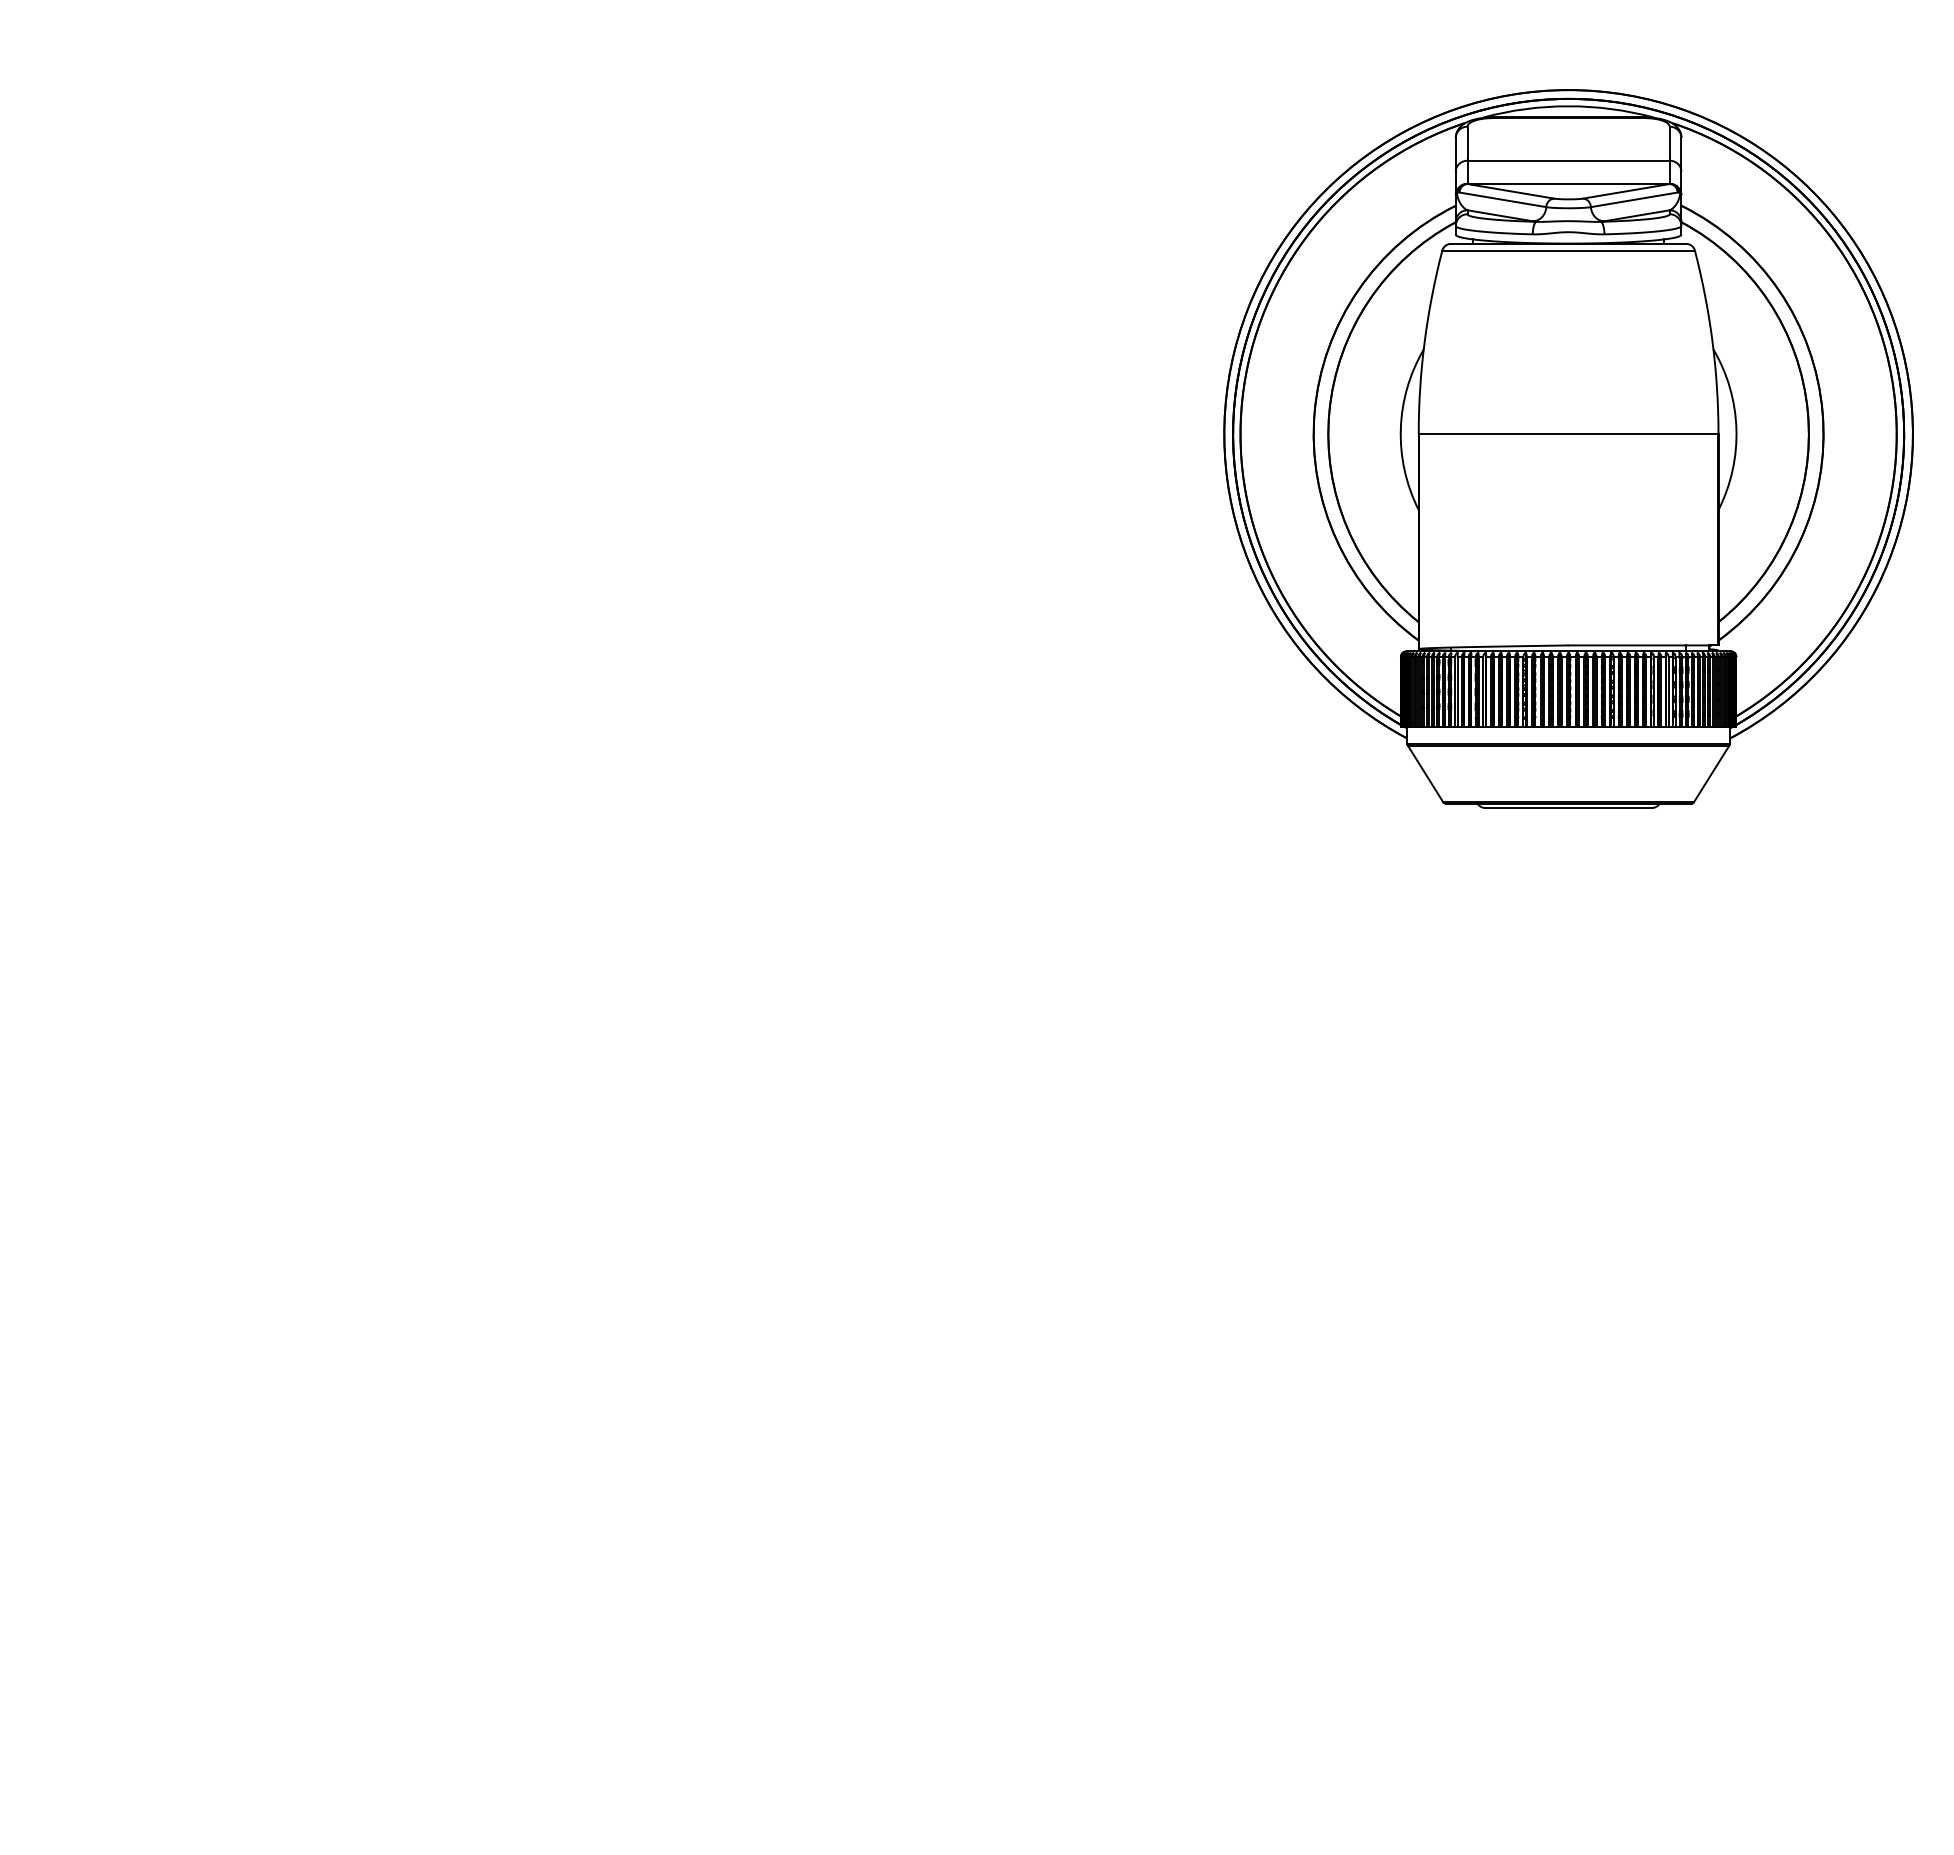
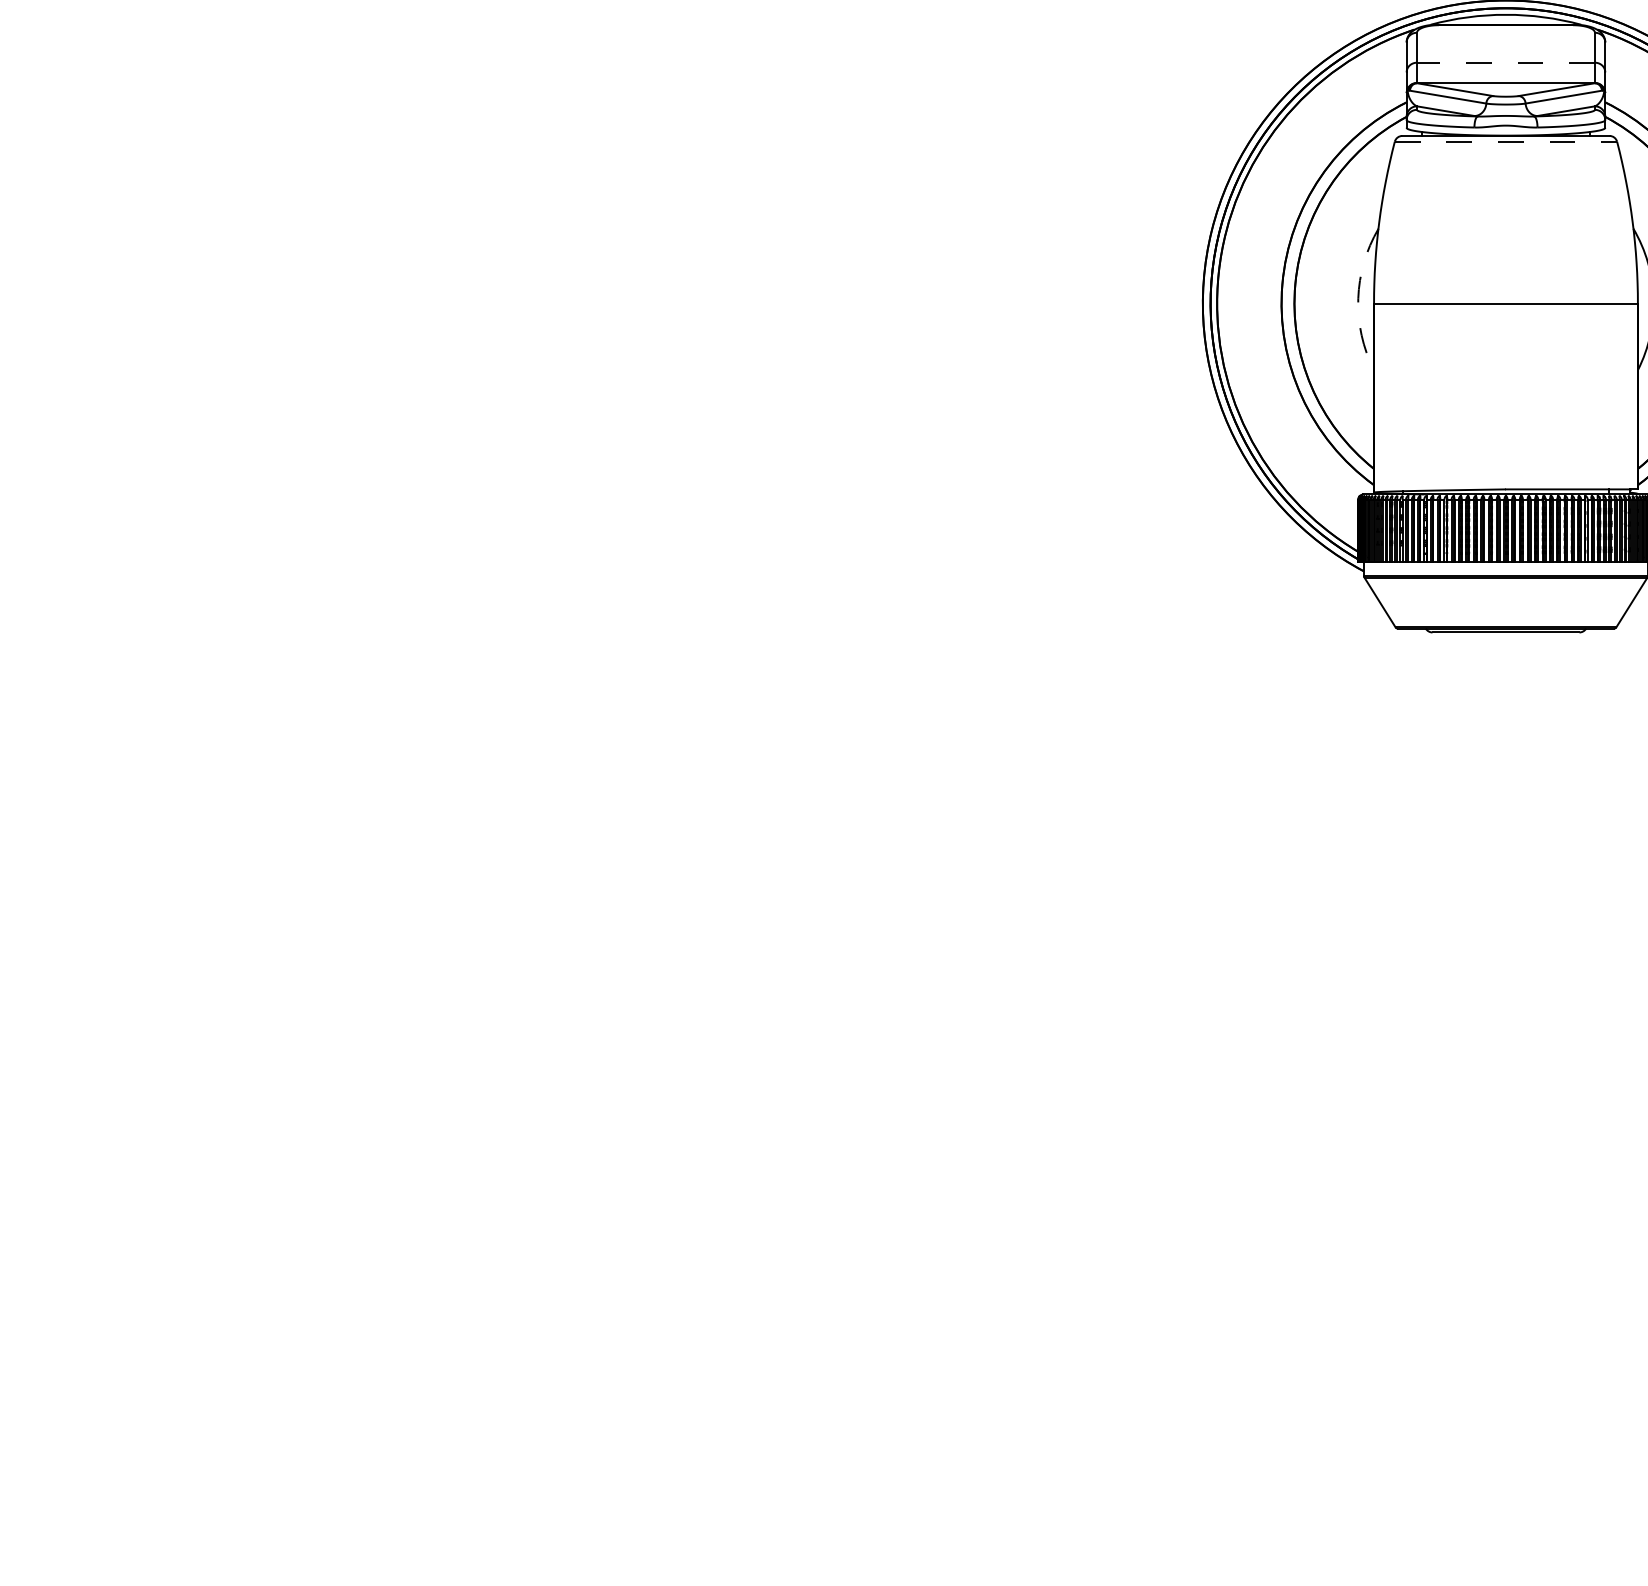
line: (1568, 160) -> (1505, 62), solid -> dashed
line: (1569, 250) -> (1506, 141), solid -> dashed
arc: (1400, 428) -> (1357, 298), solid -> dashed

